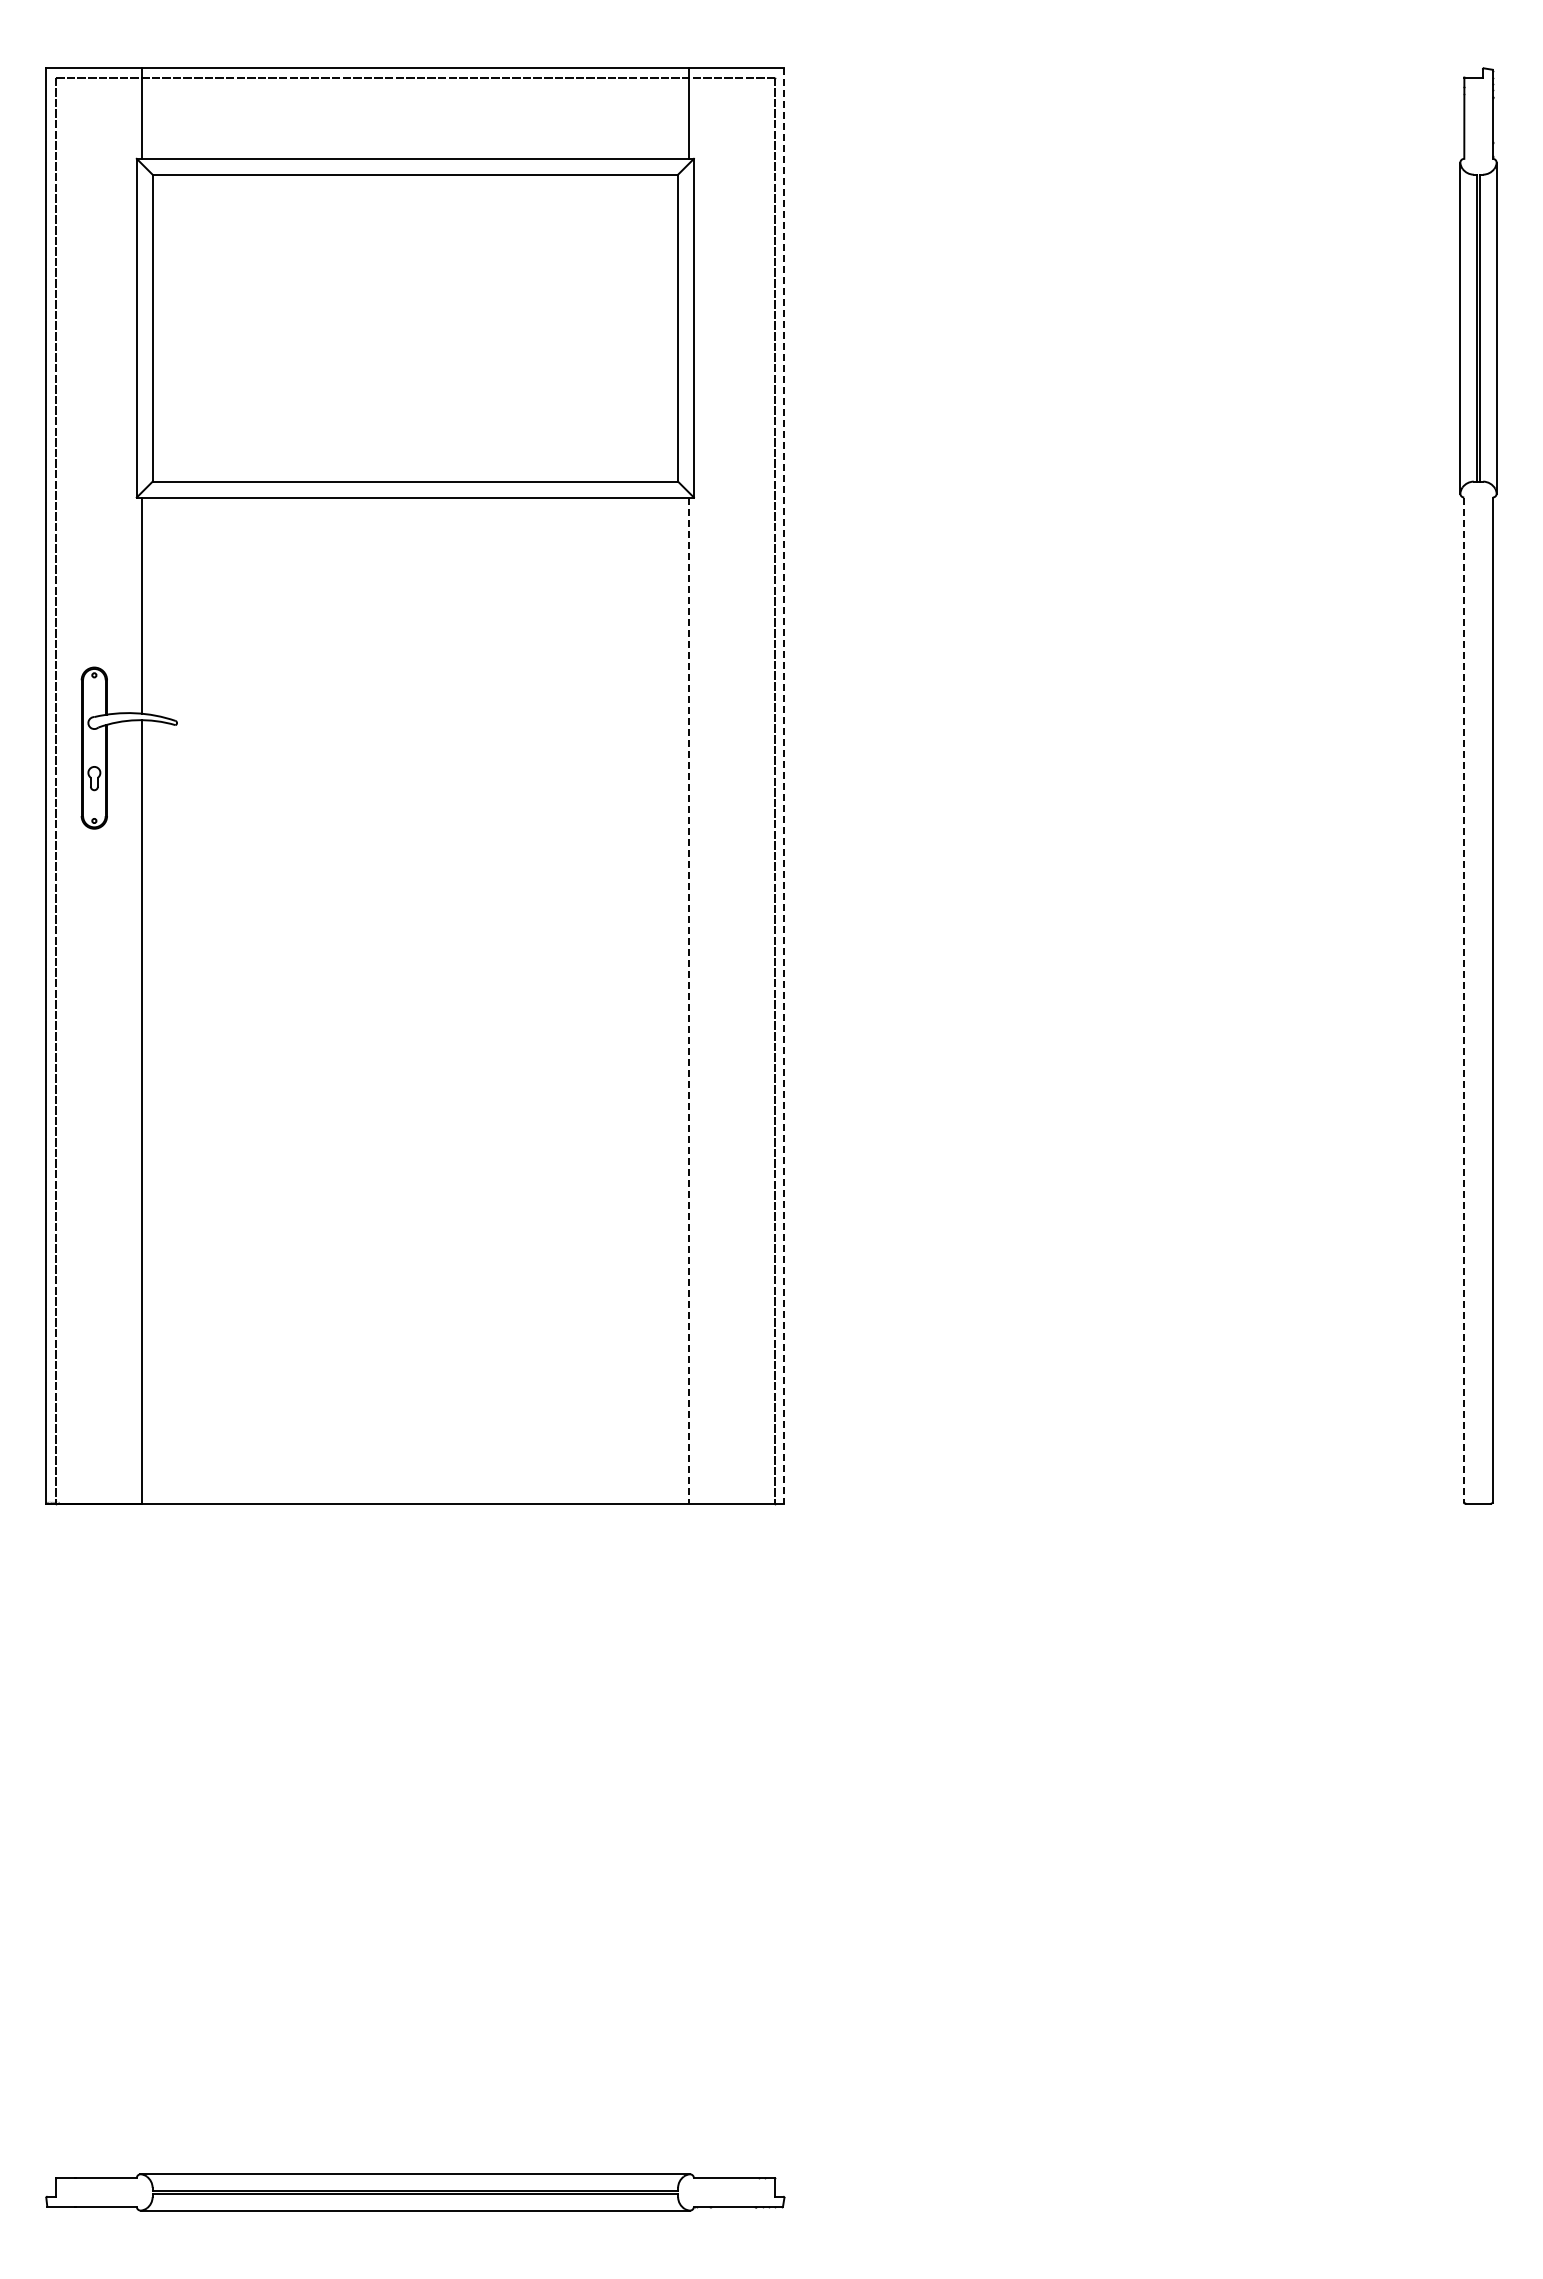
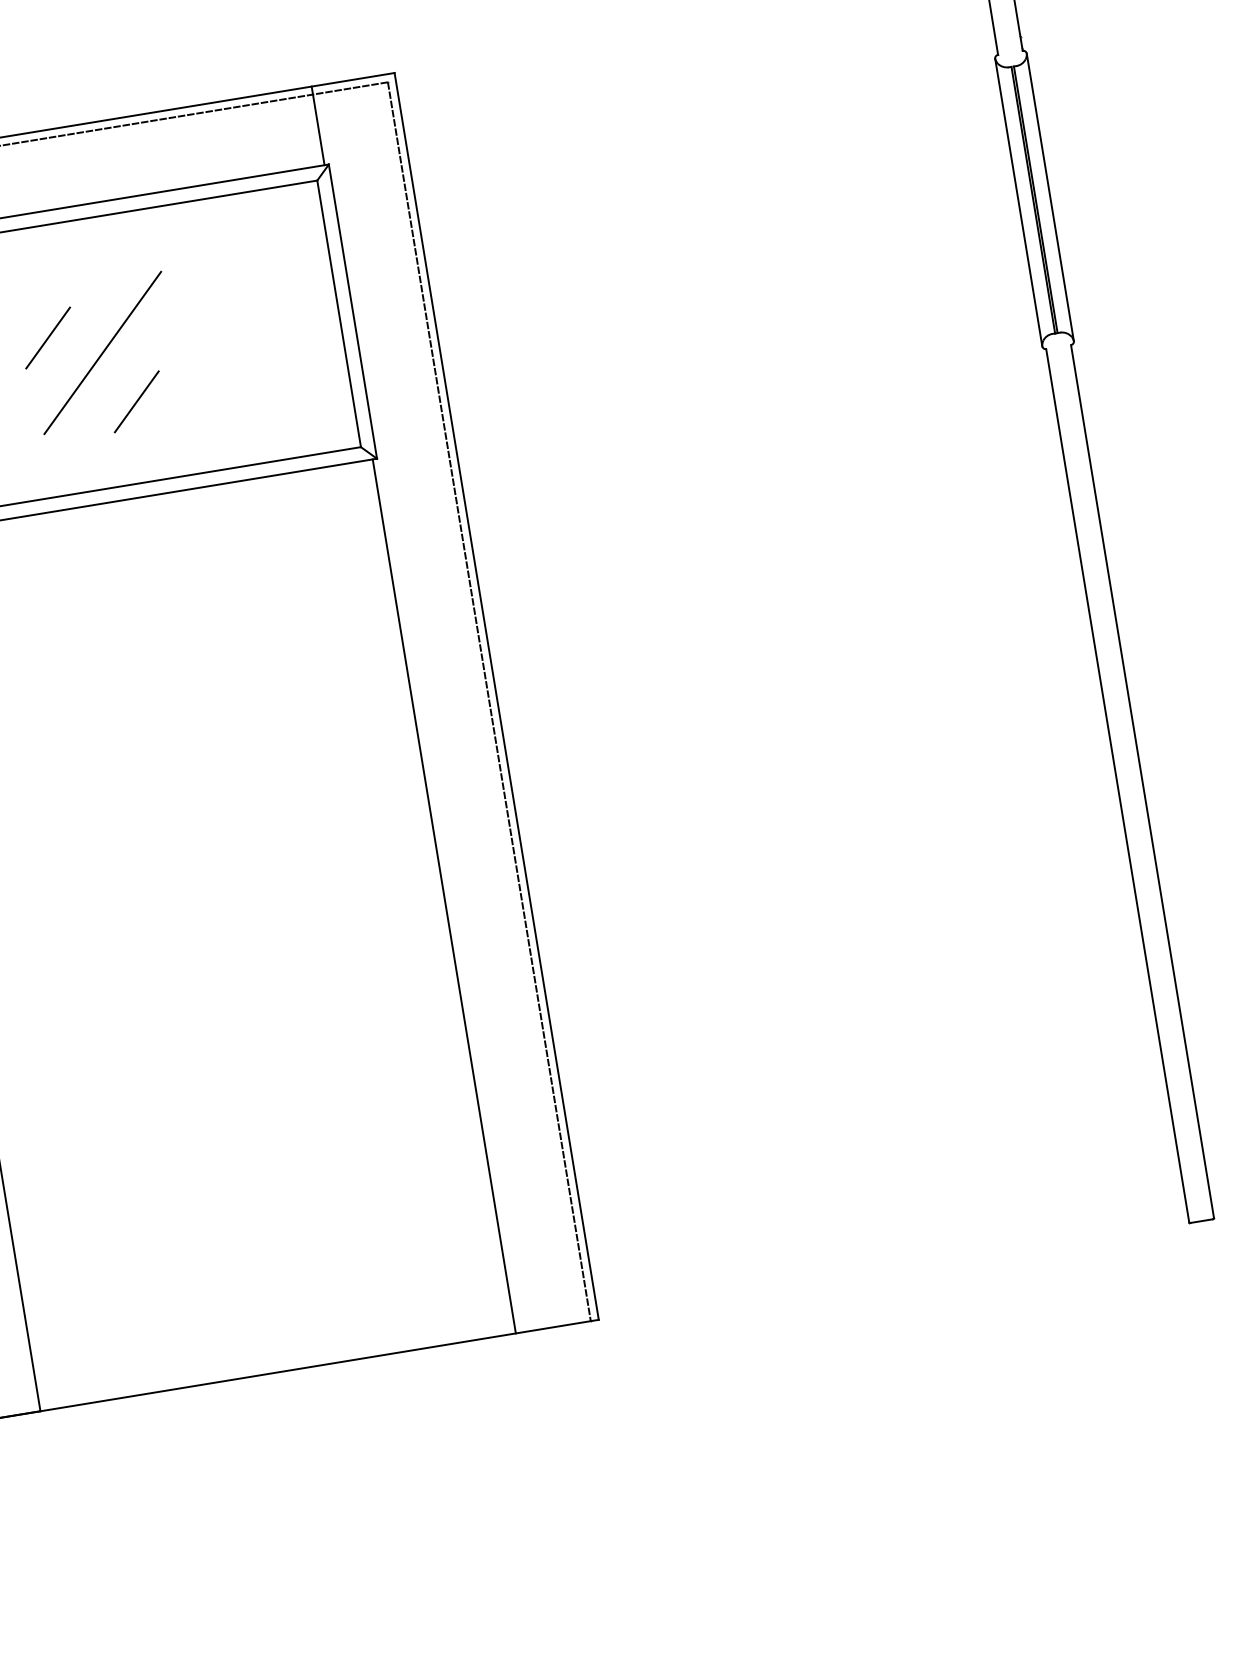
line: (347, 301) -> (48, 337), added
line: (405, 328) -> (102, 352), added
line: (434, 389) -> (136, 401), added
line: (784, 785) -> (496, 696), dashed -> solid
line: (1464, 1000) -> (1118, 786), dashed -> solid
line: (688, 1001) -> (444, 897), dashed -> solid

